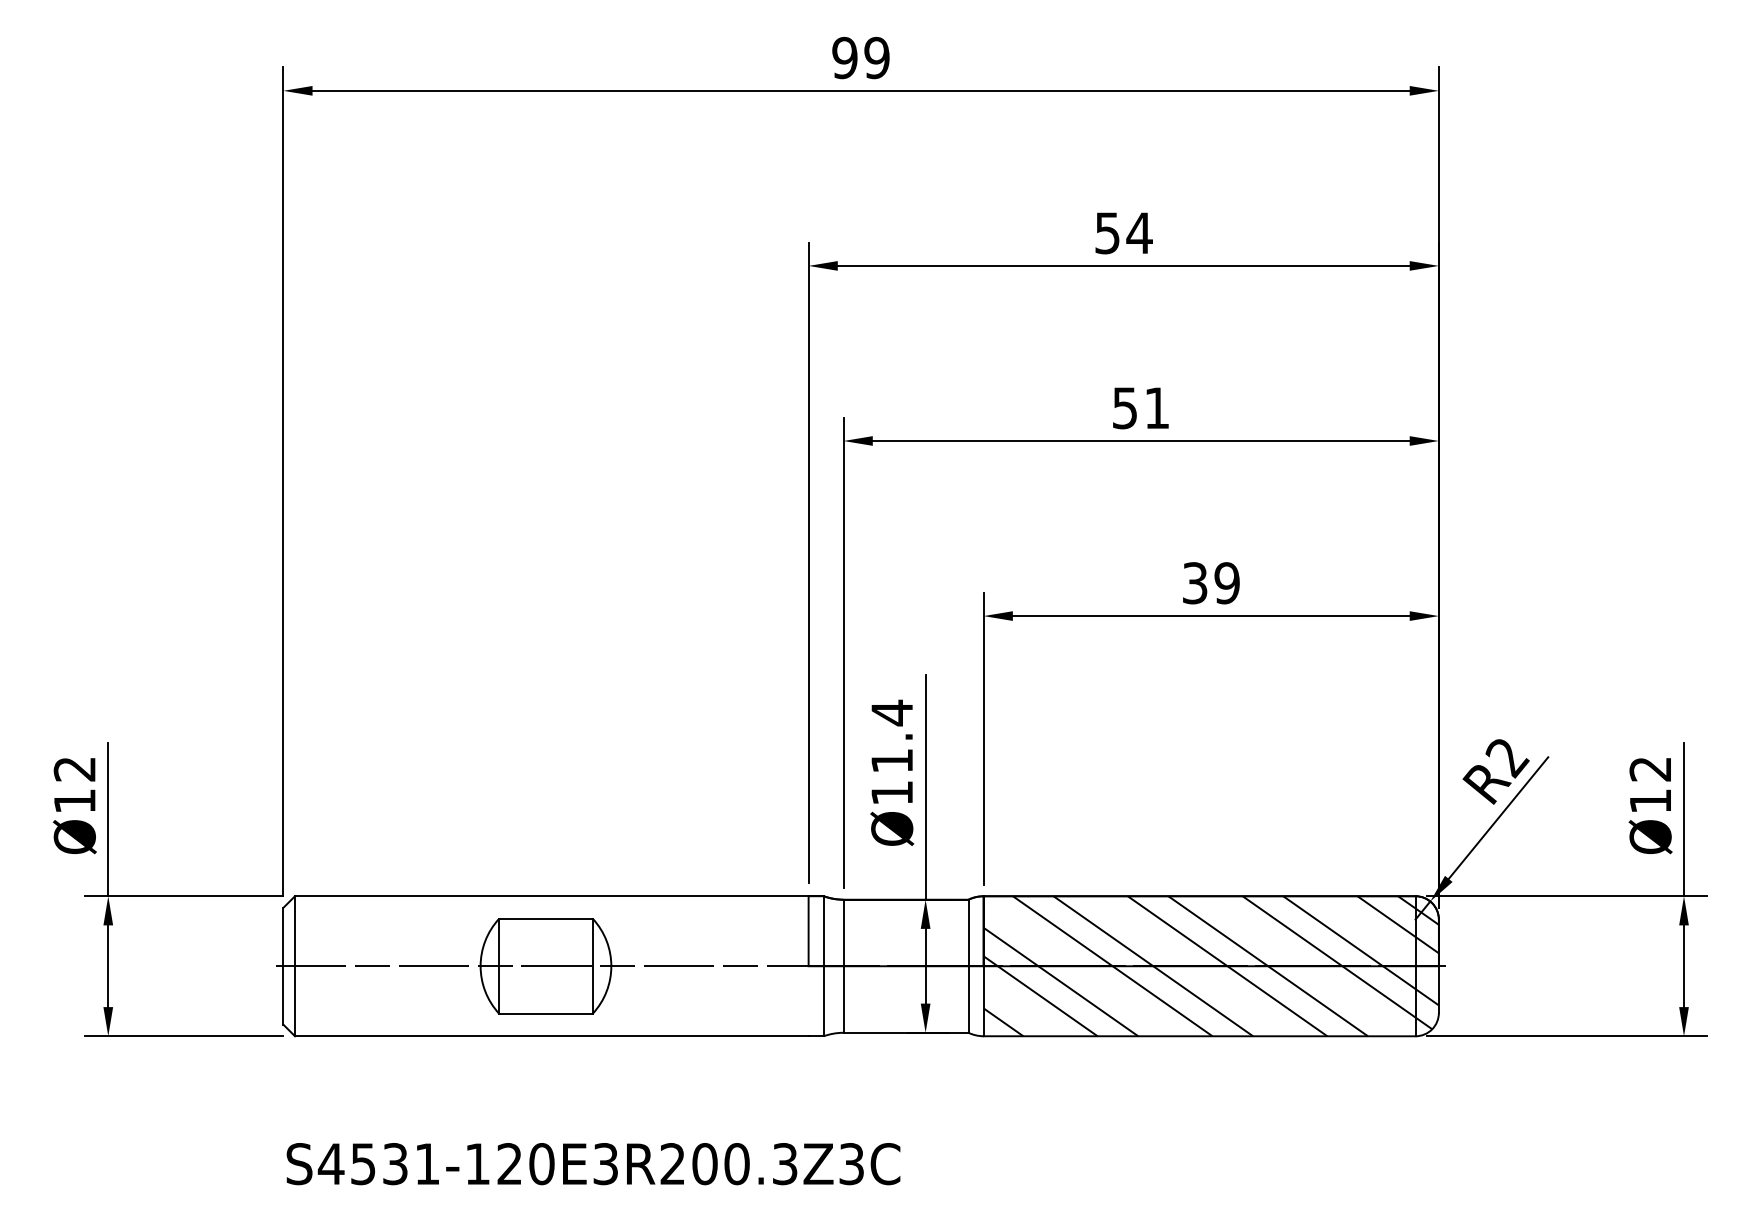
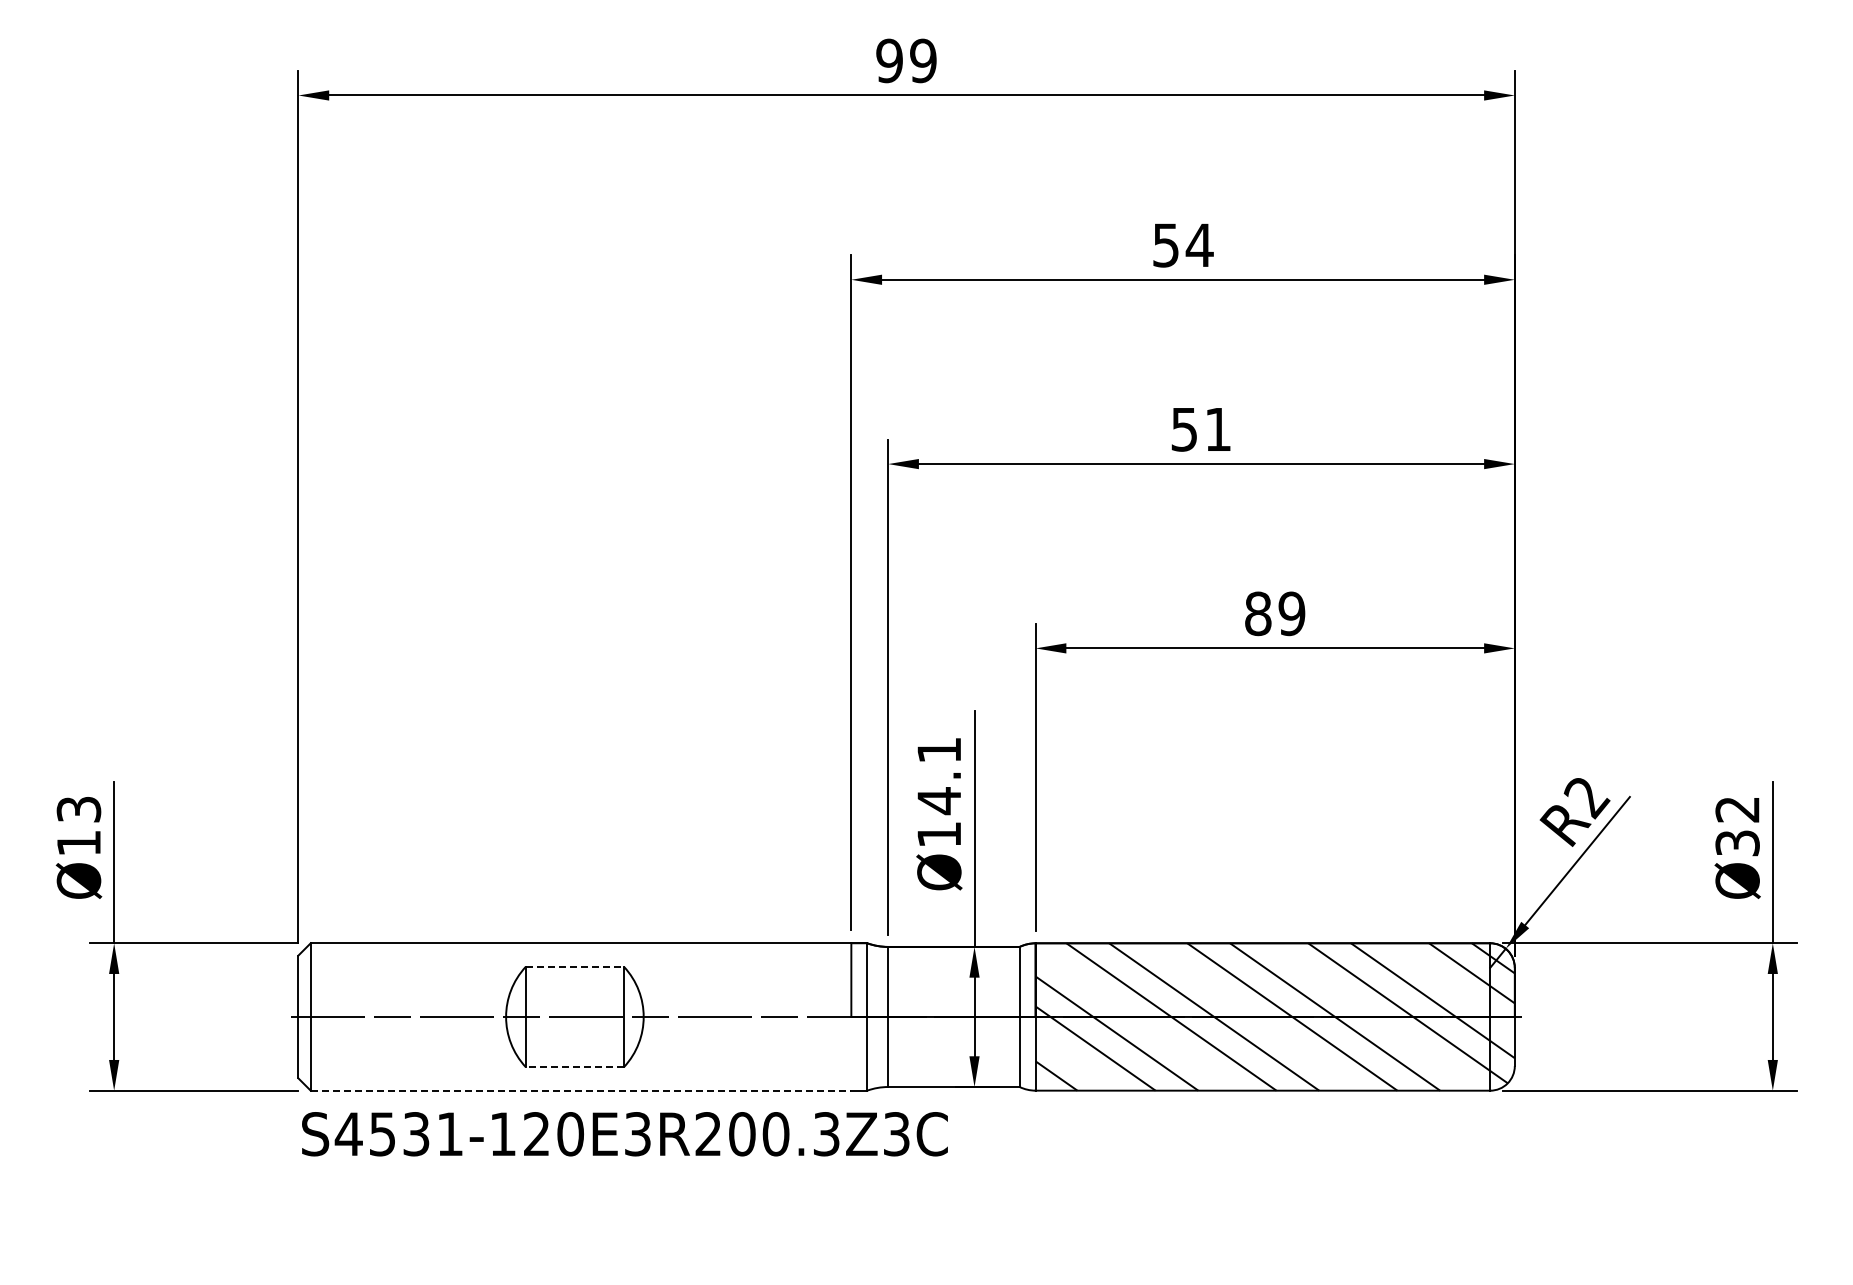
text: (1195, 582) -> (1258, 613), 39 -> 89
text: (891, 736) -> (938, 775), Ø11.4 -> Ø14.1
text: (75, 769) -> (79, 809), Ø12 -> Ø13
text: (1650, 801) -> (1737, 843), Ø12 -> Ø32
line: (546, 918) -> (575, 966), solid -> dashed
line: (545, 1014) -> (574, 1067), solid -> dashed
line: (552, 1036) -> (581, 1090), solid -> dashed
text: (593, 1164) -> (624, 1134), moved

